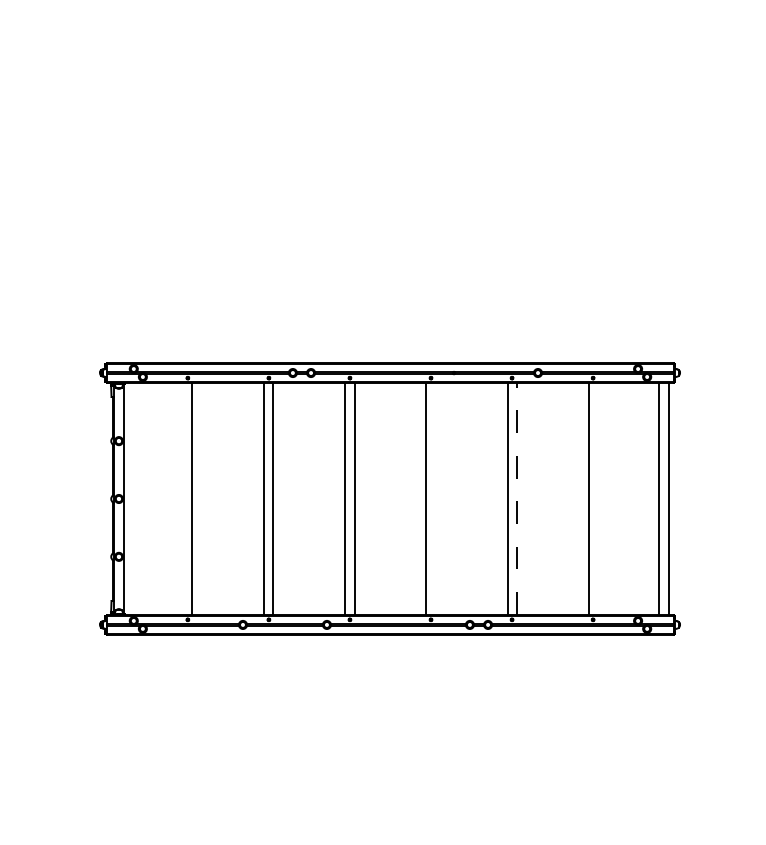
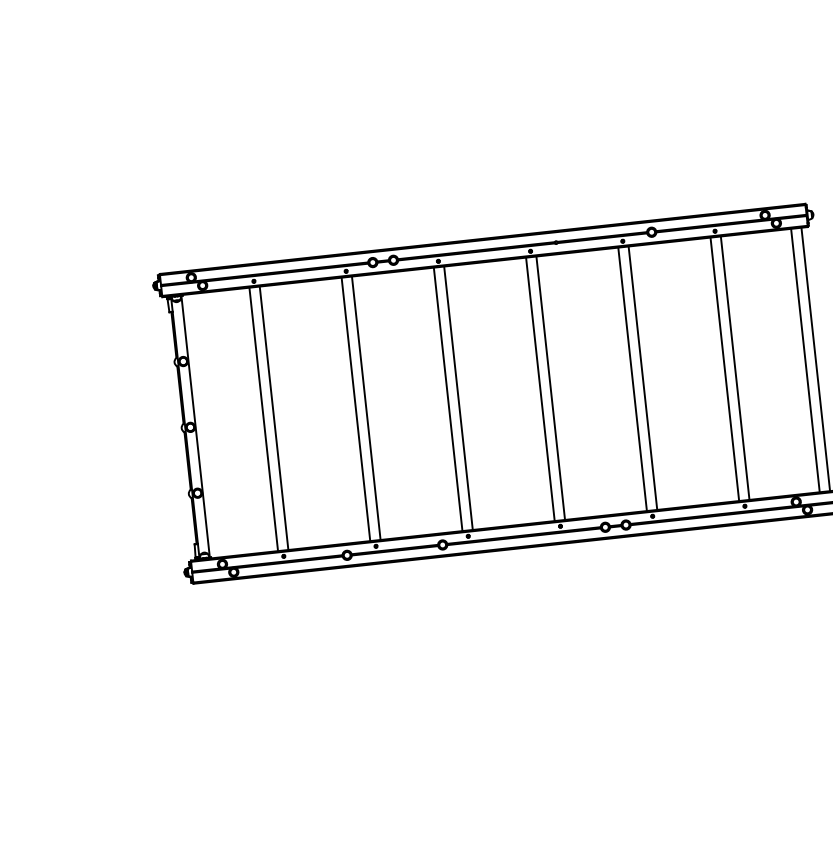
line: (183, 498) -> (263, 418), added
line: (435, 498) -> (550, 387), added
line: (516, 498) -> (642, 377), dashed -> solid
line: (597, 498) -> (734, 367), added

